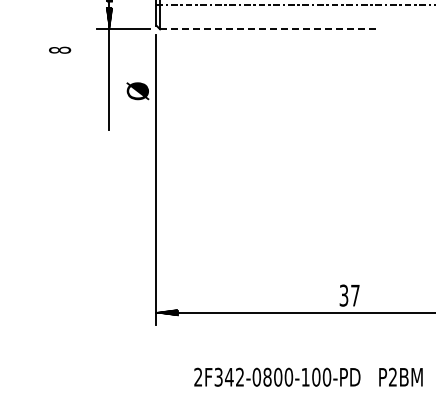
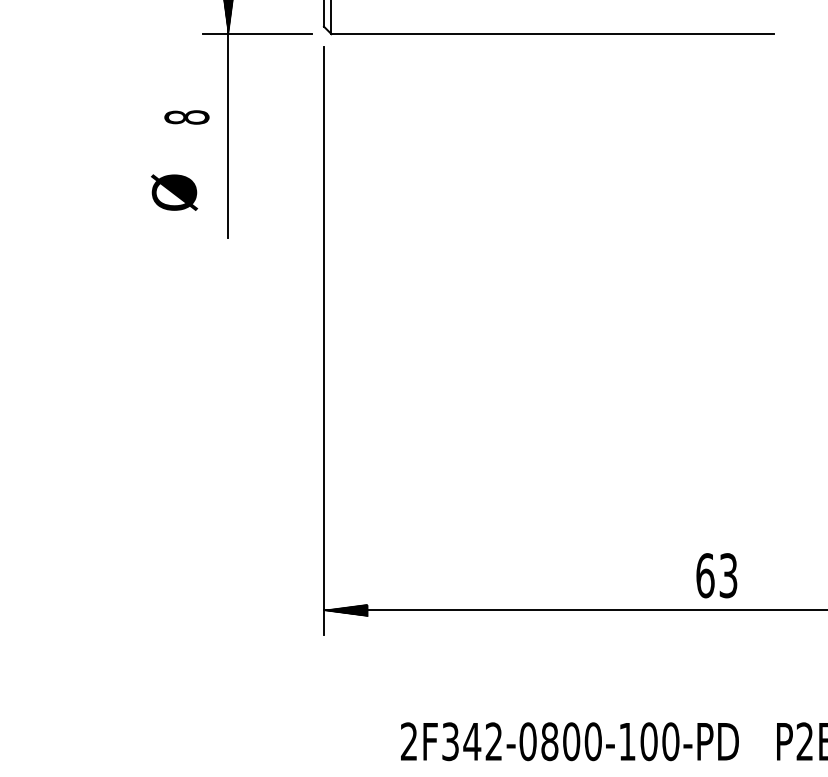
line: (268, 29) -> (551, 34), dashed -> solid
text: (60, 49) -> (187, 115), moved
text: (137, 91) -> (173, 193), moved
text: (349, 295) -> (716, 575), 37 -> 63

